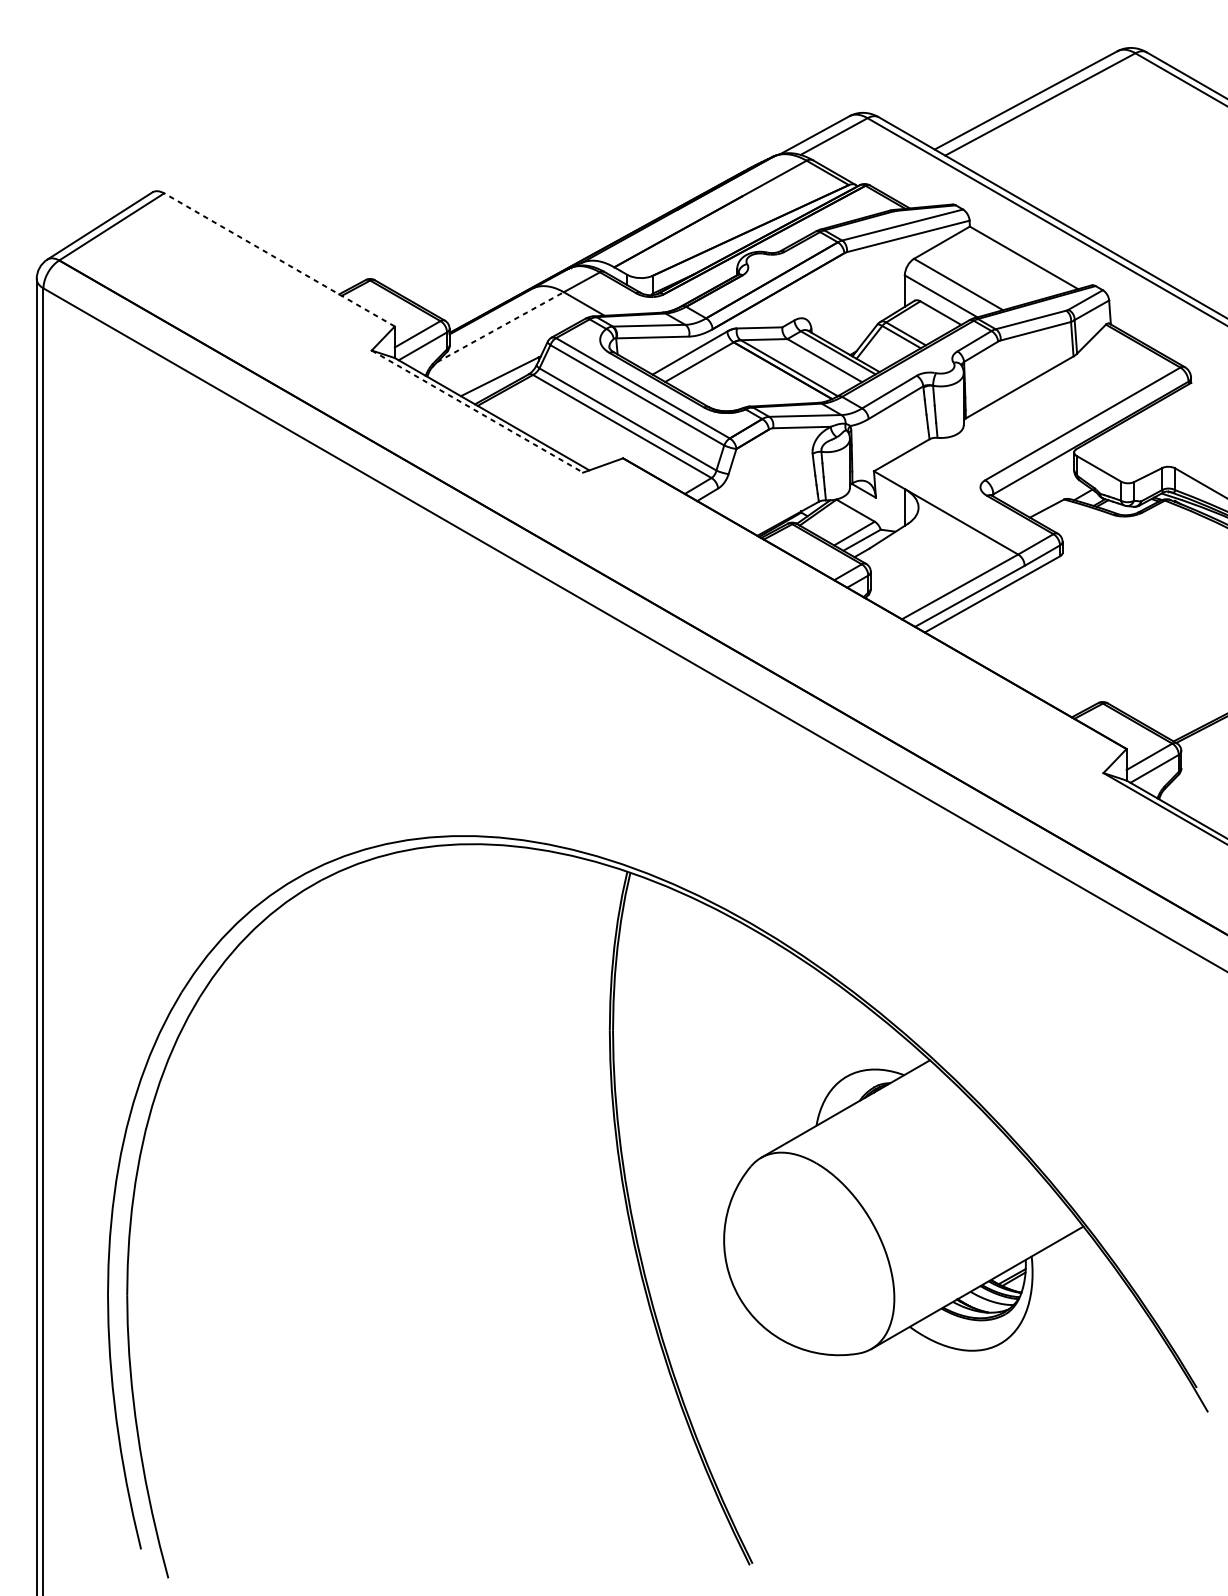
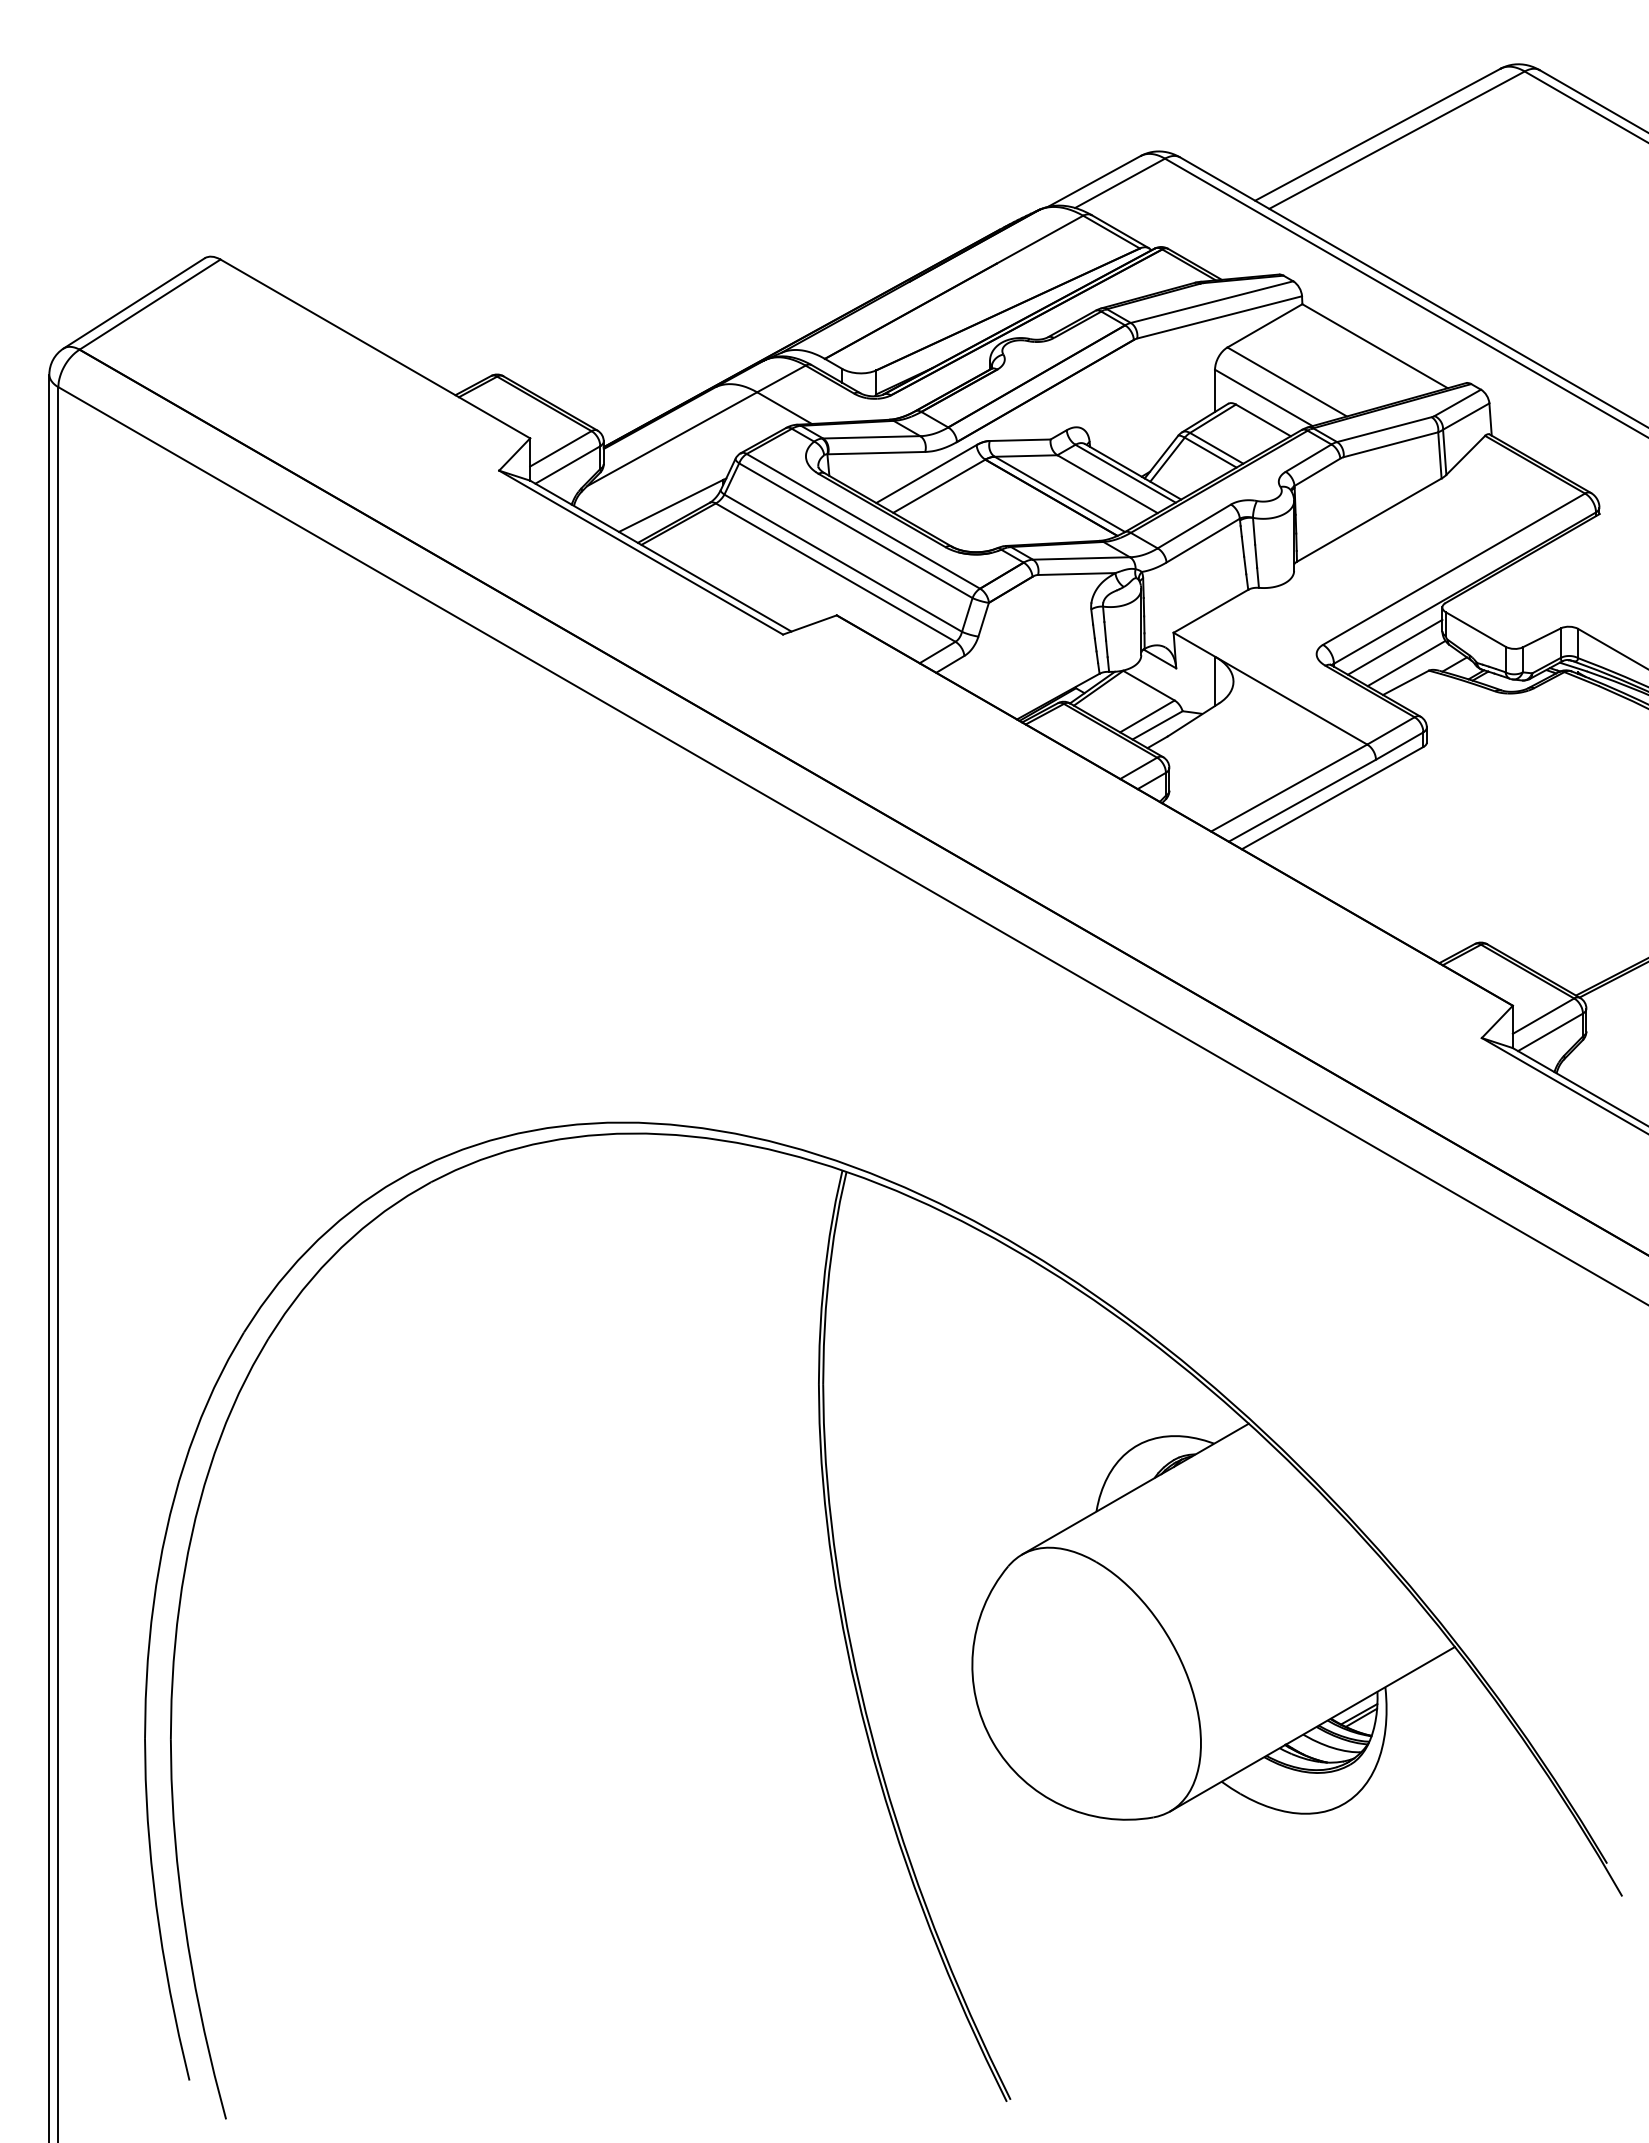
line: (279, 259) -> (375, 348), dashed -> solid
line: (500, 327) -> (672, 439), dashed -> solid
line: (477, 411) -> (641, 552), dashed -> solid
line: (1038, 481) -> (1394, 646), added
line: (1047, 494) -> (1406, 663), added

